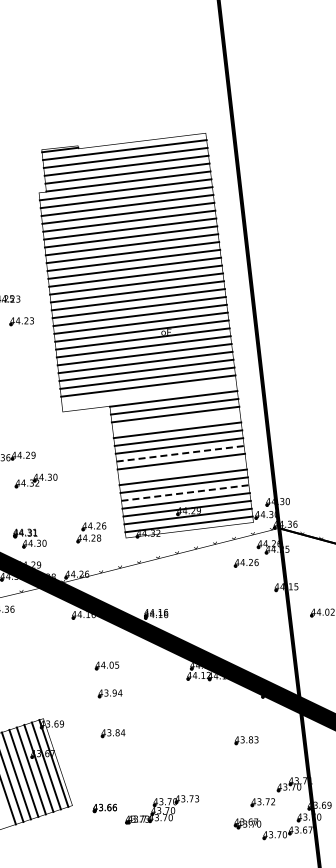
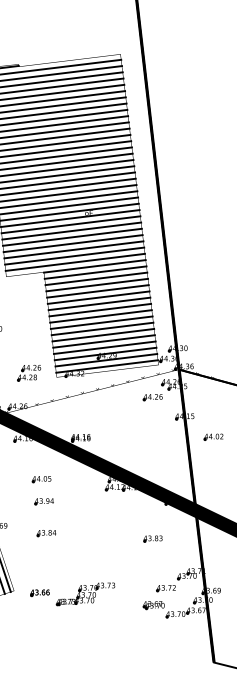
line: (149, 393) -> (75, 262), added
line: (176, 422) -> (97, 285), added
line: (180, 453) -> (100, 309), dashed -> solid
line: (182, 469) -> (101, 322), added
line: (185, 492) -> (104, 341), dashed -> solid

